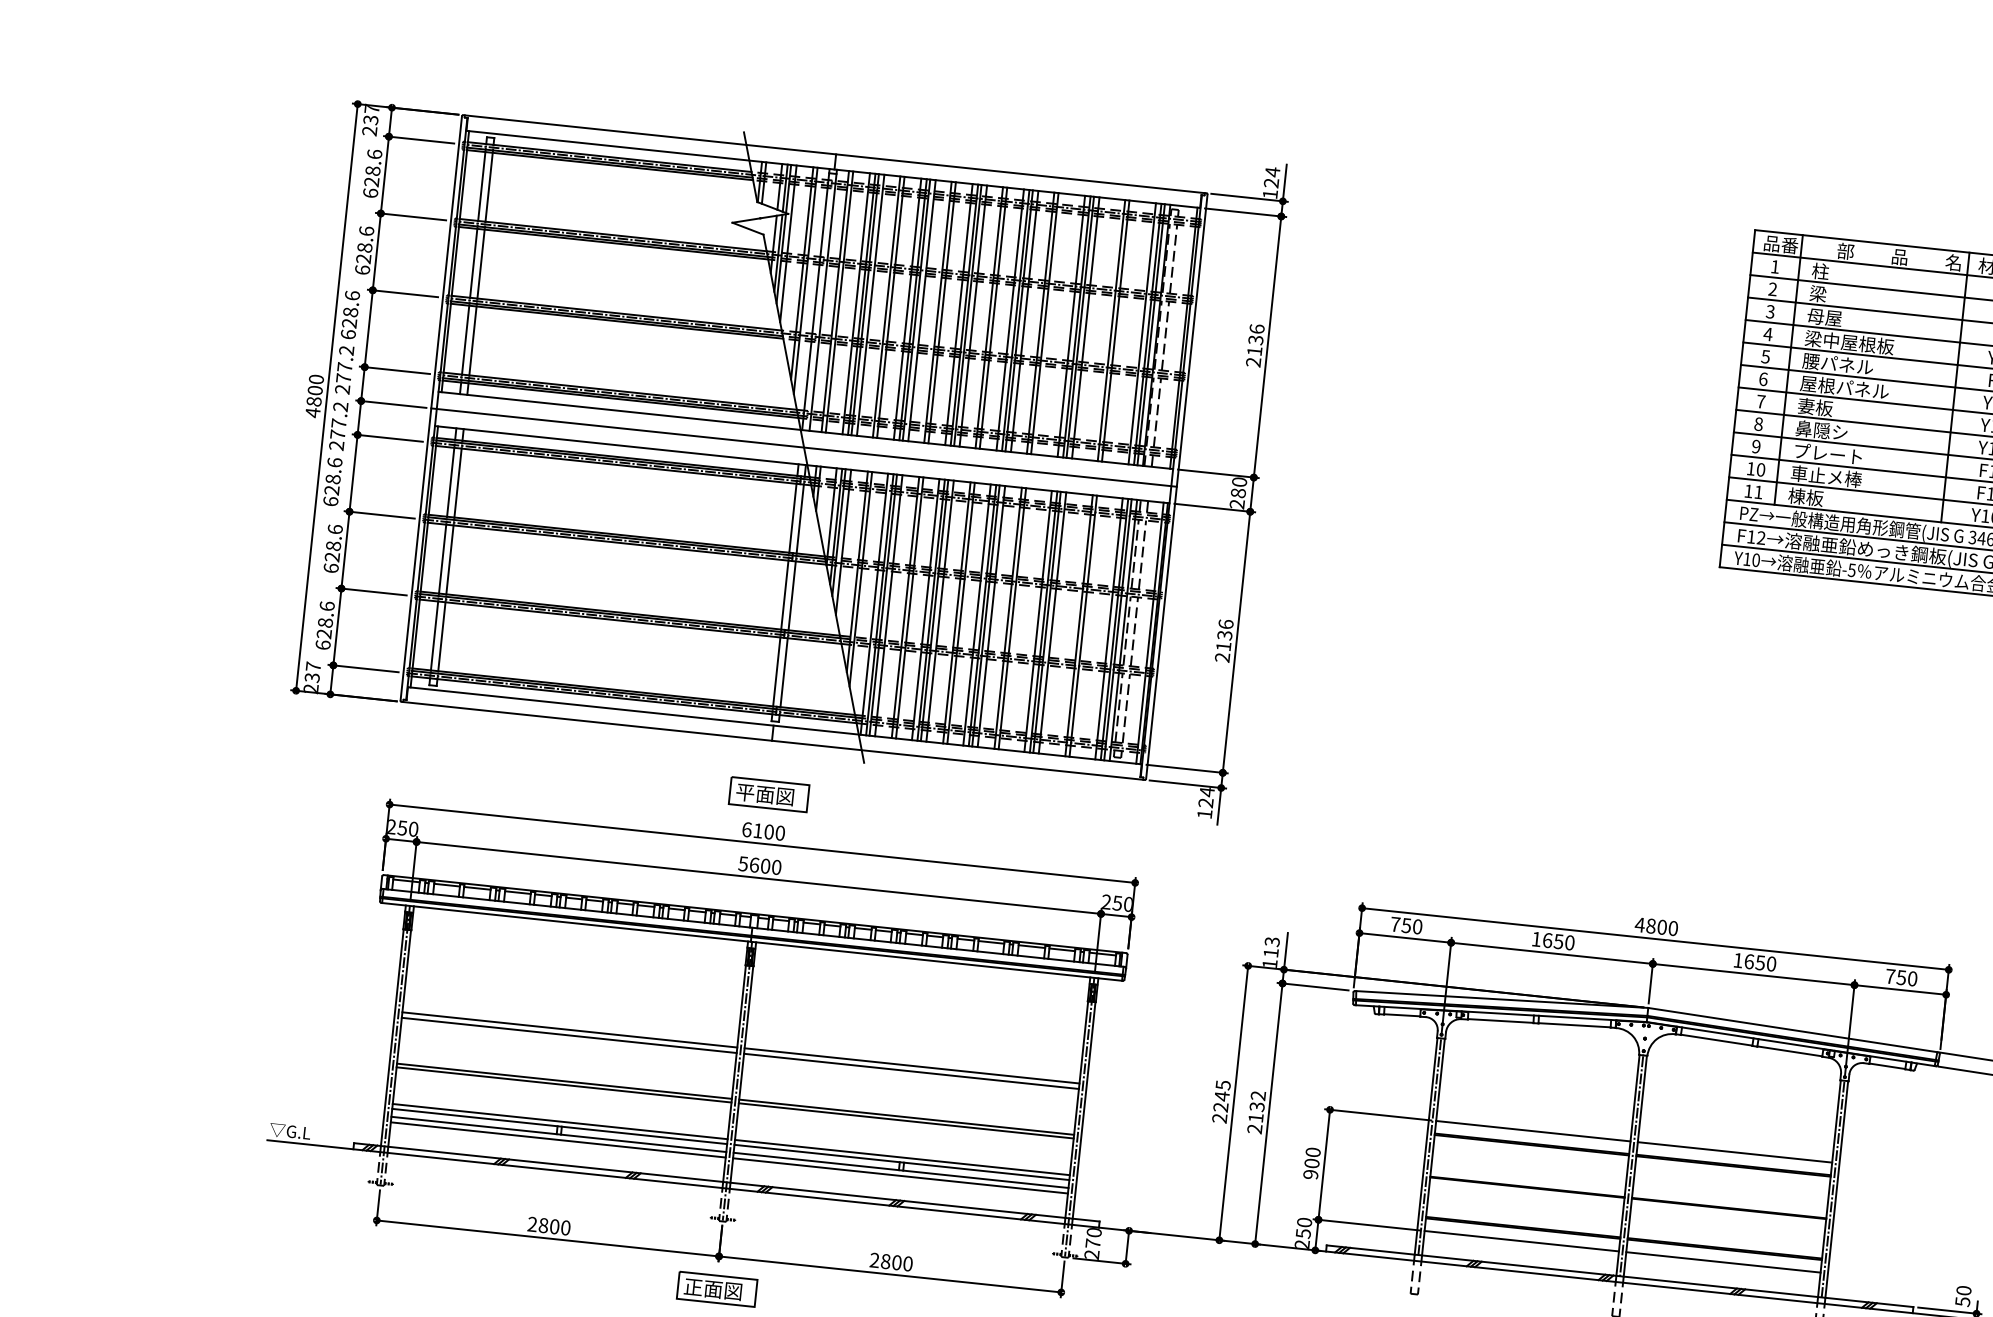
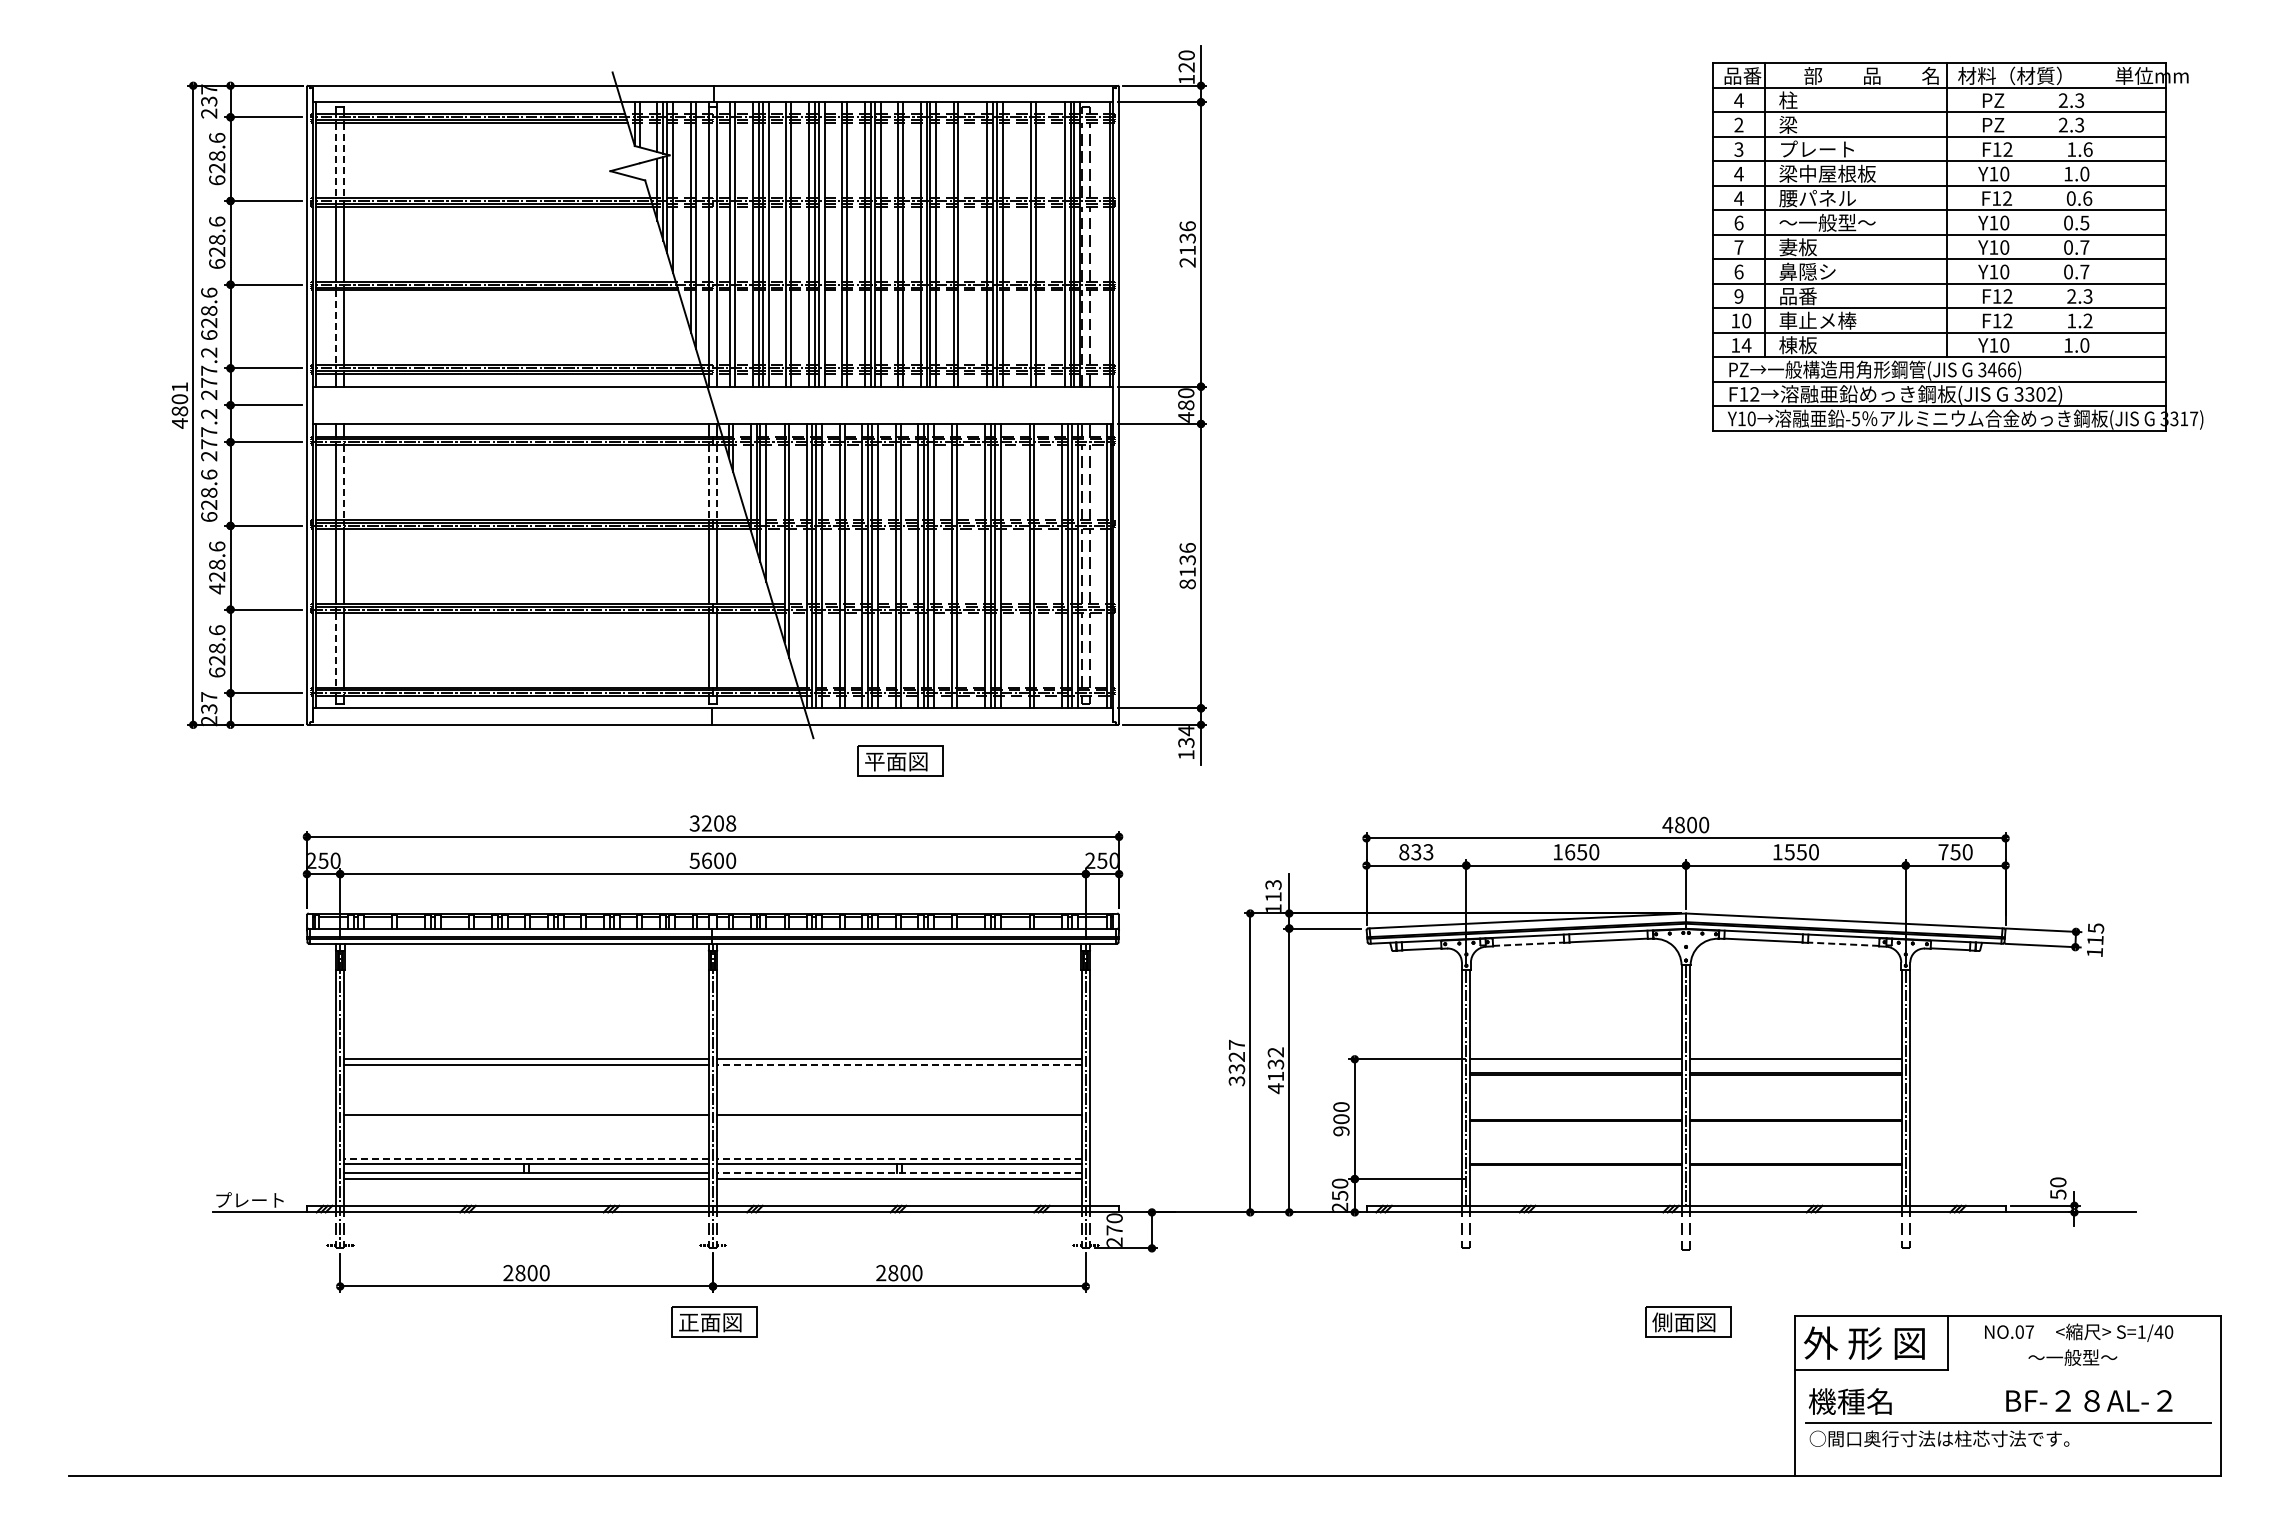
text: (1272, 172) -> (1186, 55), 124 -> 120
line: (482, 186) -> (336, 160), solid -> dashed
line: (489, 187) -> (344, 160), solid -> dashed
text: (1774, 266) -> (1738, 100), 1 -> 4
text: (1841, 319) -> (1816, 149), 母屋 -> プレート
line: (465, 339) -> (336, 327), solid -> dashed
text: (1765, 356) -> (1738, 198), 5 -> 4
text: (316, 379) -> (179, 387), 4800 -> 4801
text: (1844, 387) -> (1827, 222), 屋根パネル -> ～一般型～
text: (1758, 423) -> (1738, 271), 8 -> 6
line: (803, 447) -> (712, 405), removed
text: (1827, 454) -> (1816, 296), プレート -> 品番
line: (458, 482) -> (344, 482), solid -> dashed
text: (1758, 492) -> (1746, 345), 11 -> 14
text: (1237, 504) -> (1186, 417), 280 -> 480
line: (793, 518) -> (709, 482), solid -> dashed
line: (800, 518) -> (717, 482), solid -> dashed
text: (331, 567) -> (217, 588), 628.6 -> 428.6
line: (434, 636) -> (336, 650), solid -> dashed
text: (1222, 657) -> (1187, 584), 2136 -> 8136
part: (769, 793) -> (900, 760), moved
text: (1206, 802) -> (1186, 742), 124 -> 134
text: (763, 831) -> (712, 823), 6100 -> 3208
text: (1406, 925) -> (1416, 852), 750 -> 833
text: (1749, 961) -> (1789, 852), 1650 -> 1550
line: (1500, 1021) -> (1528, 944), solid -> dashed
line: (1789, 1051) -> (1843, 944), solid -> dashed
line: (910, 1071) -> (898, 1065), solid -> dashed
line: (563, 1085) -> (526, 1119), removed
text: (1221, 1101) -> (1236, 1062), 2245 -> 3327
line: (560, 1121) -> (526, 1159), solid -> dashed
line: (906, 1121) -> (899, 1119), removed
text: (1254, 1128) -> (1275, 1088), 2132 -> 4132
text: (301, 1131) -> (248, 1199), ▽G.L -> プレート
line: (901, 1157) -> (898, 1159), solid -> dashed
line: (900, 1170) -> (898, 1173), solid -> dashed
line: (1521, 1241) -> (1576, 1179), removed
line: (1723, 1262) -> (1795, 1179), removed

